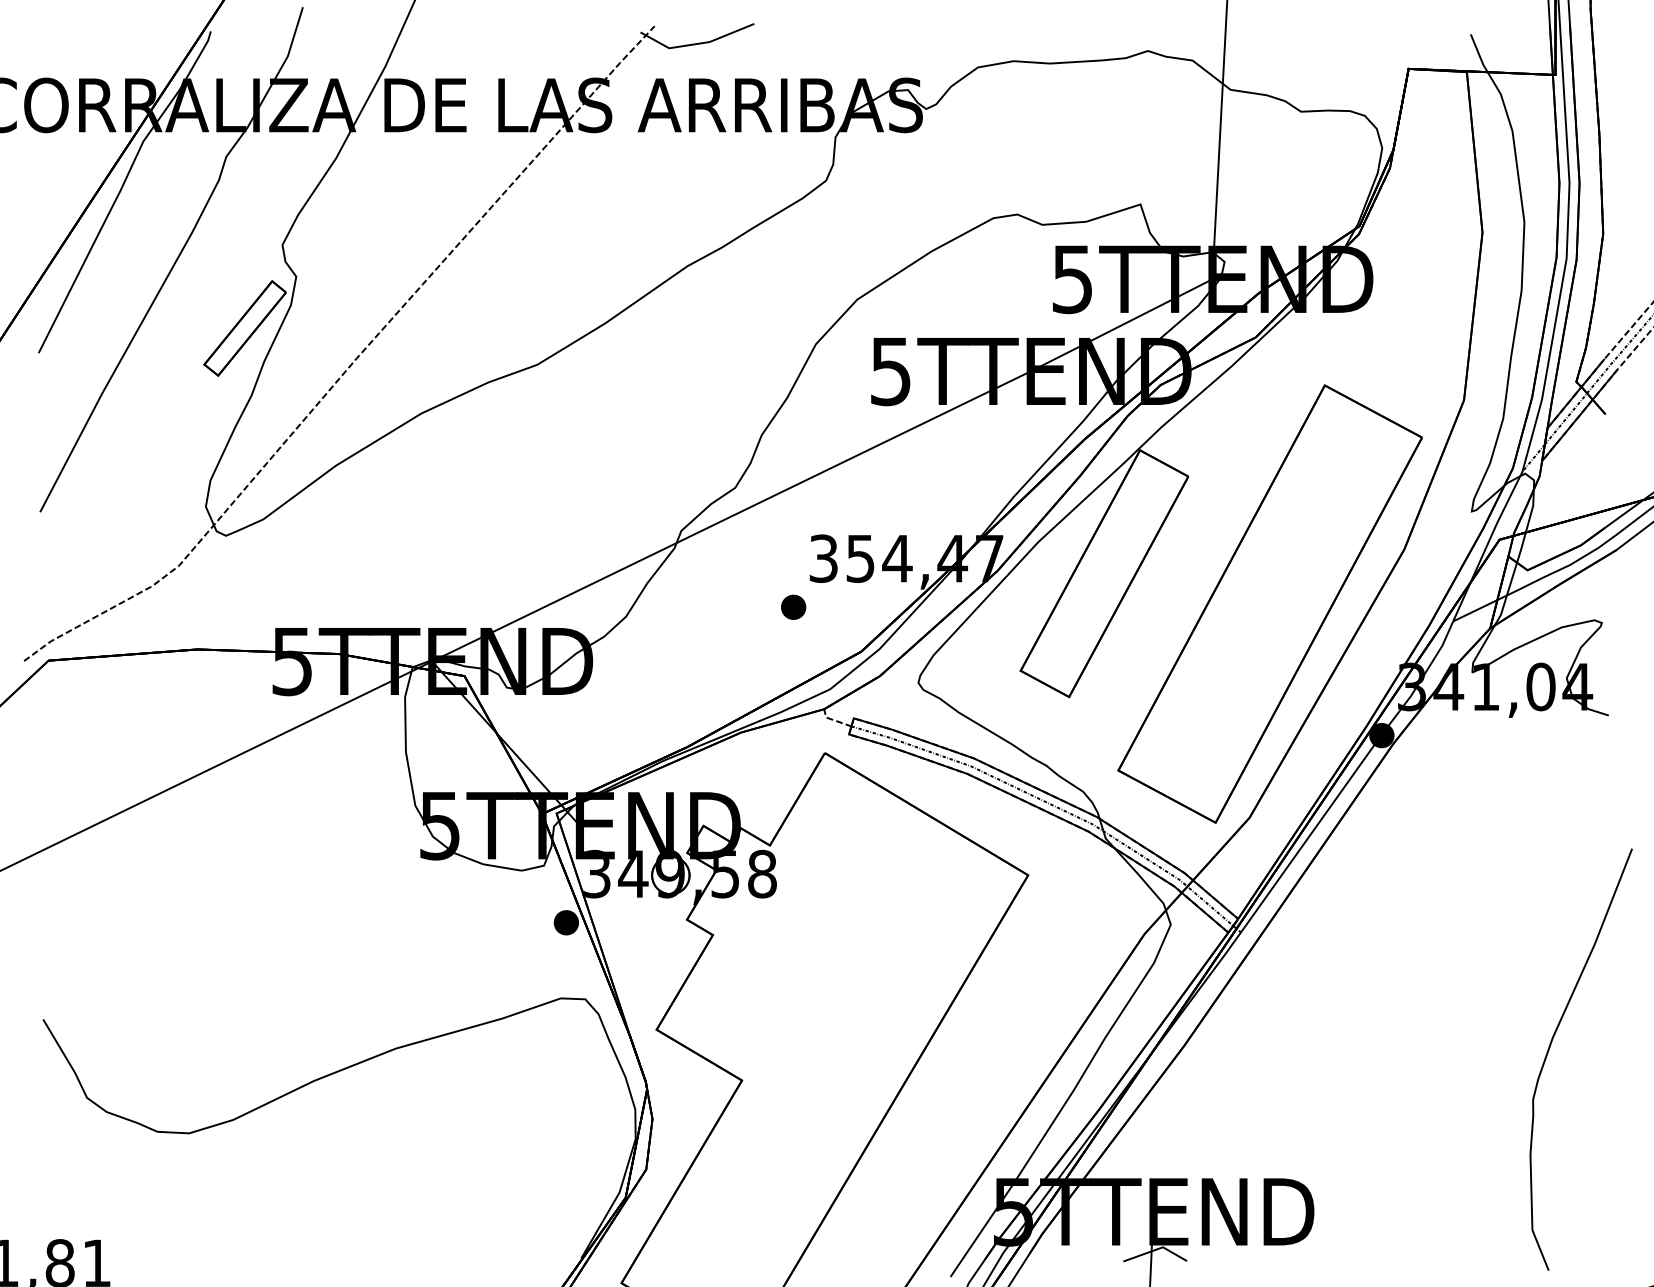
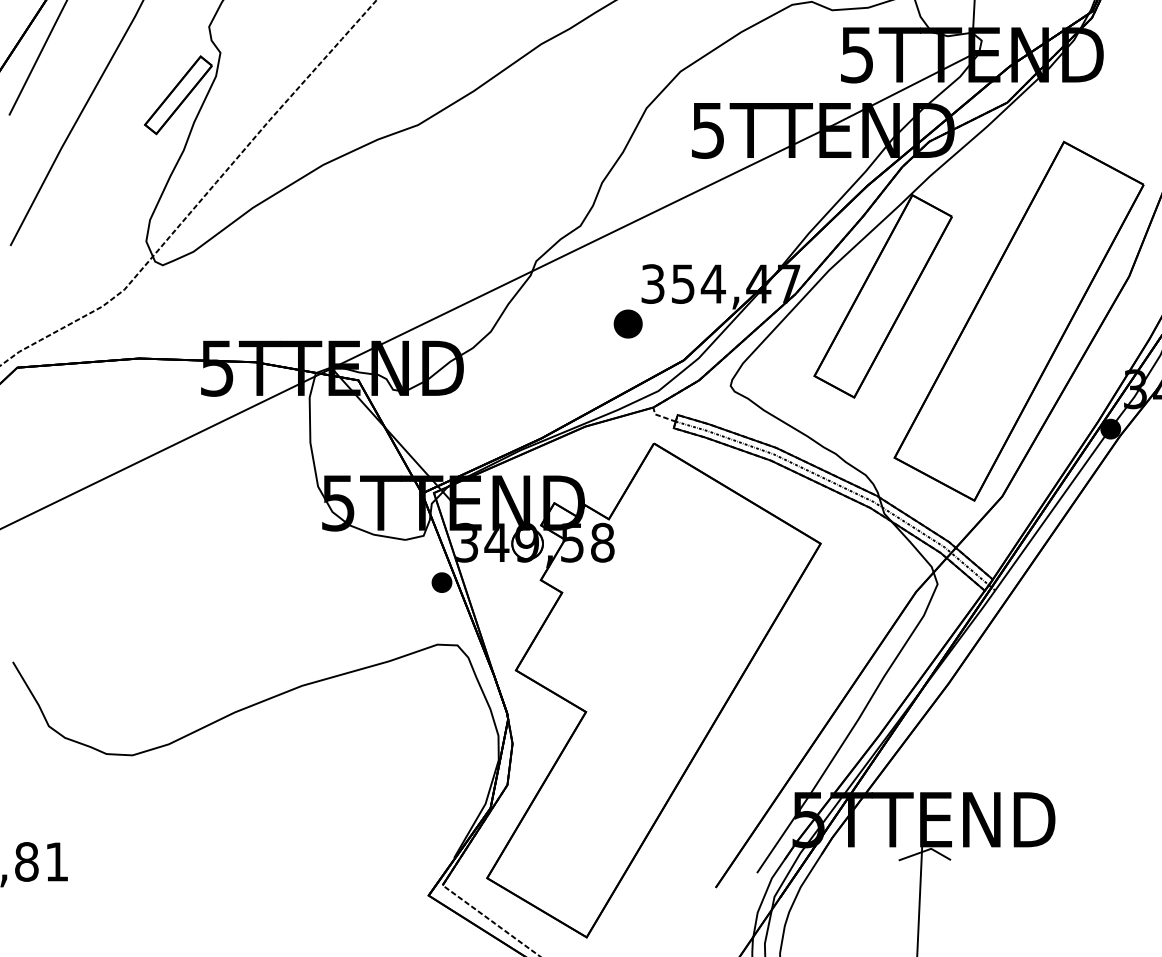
part: (793, 606) -> (628, 323), size x1.4

